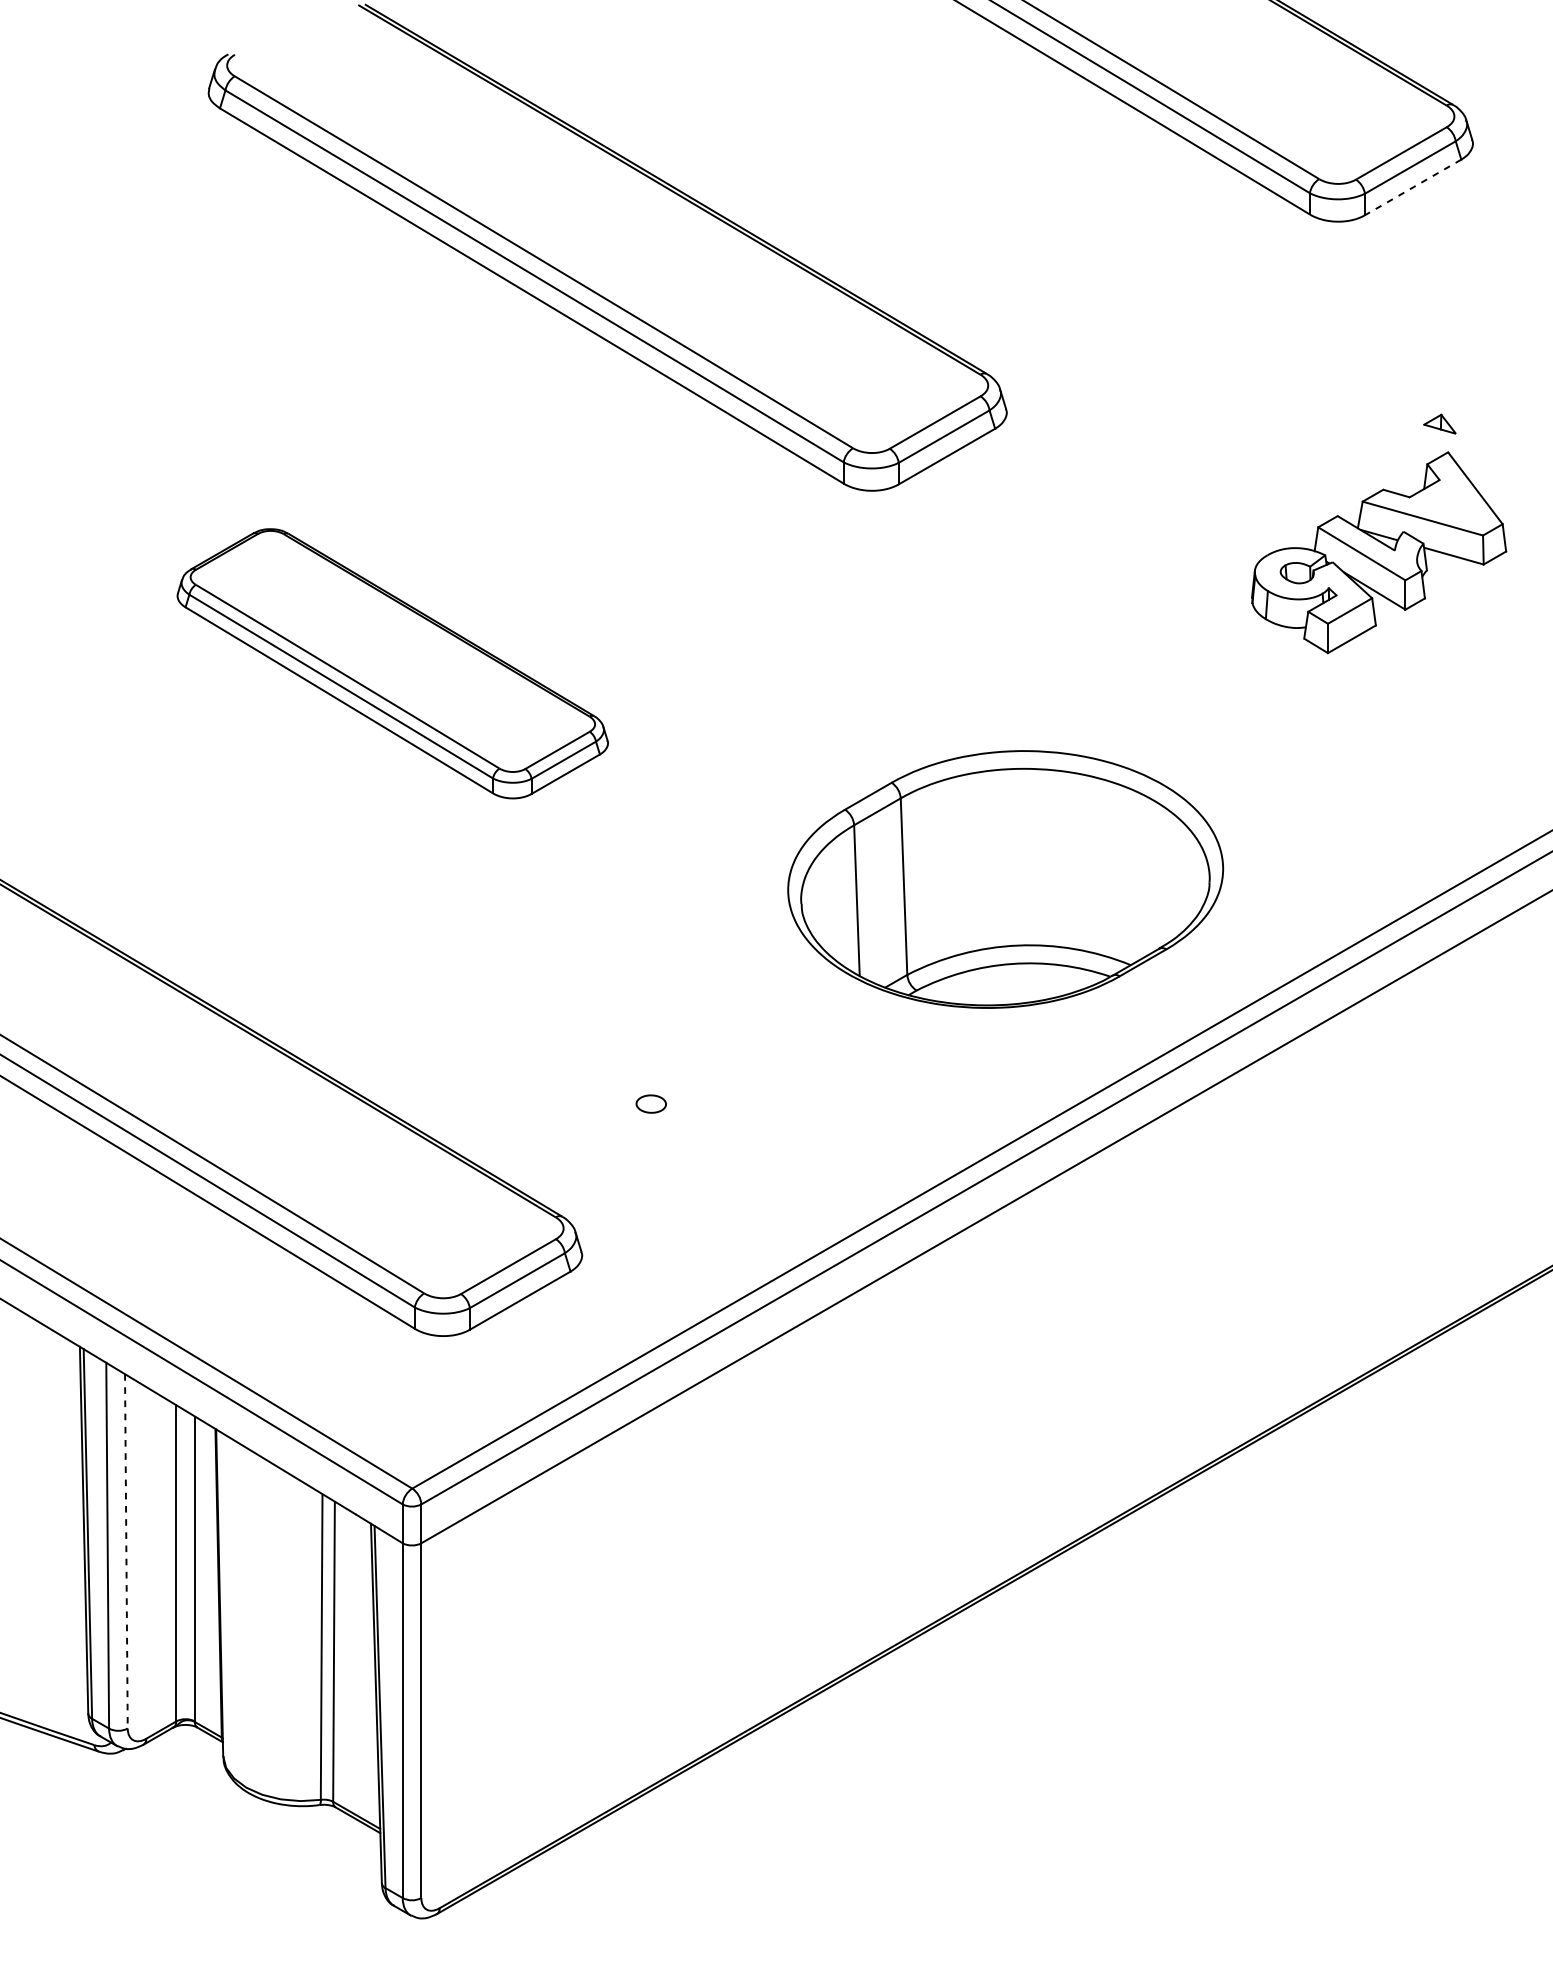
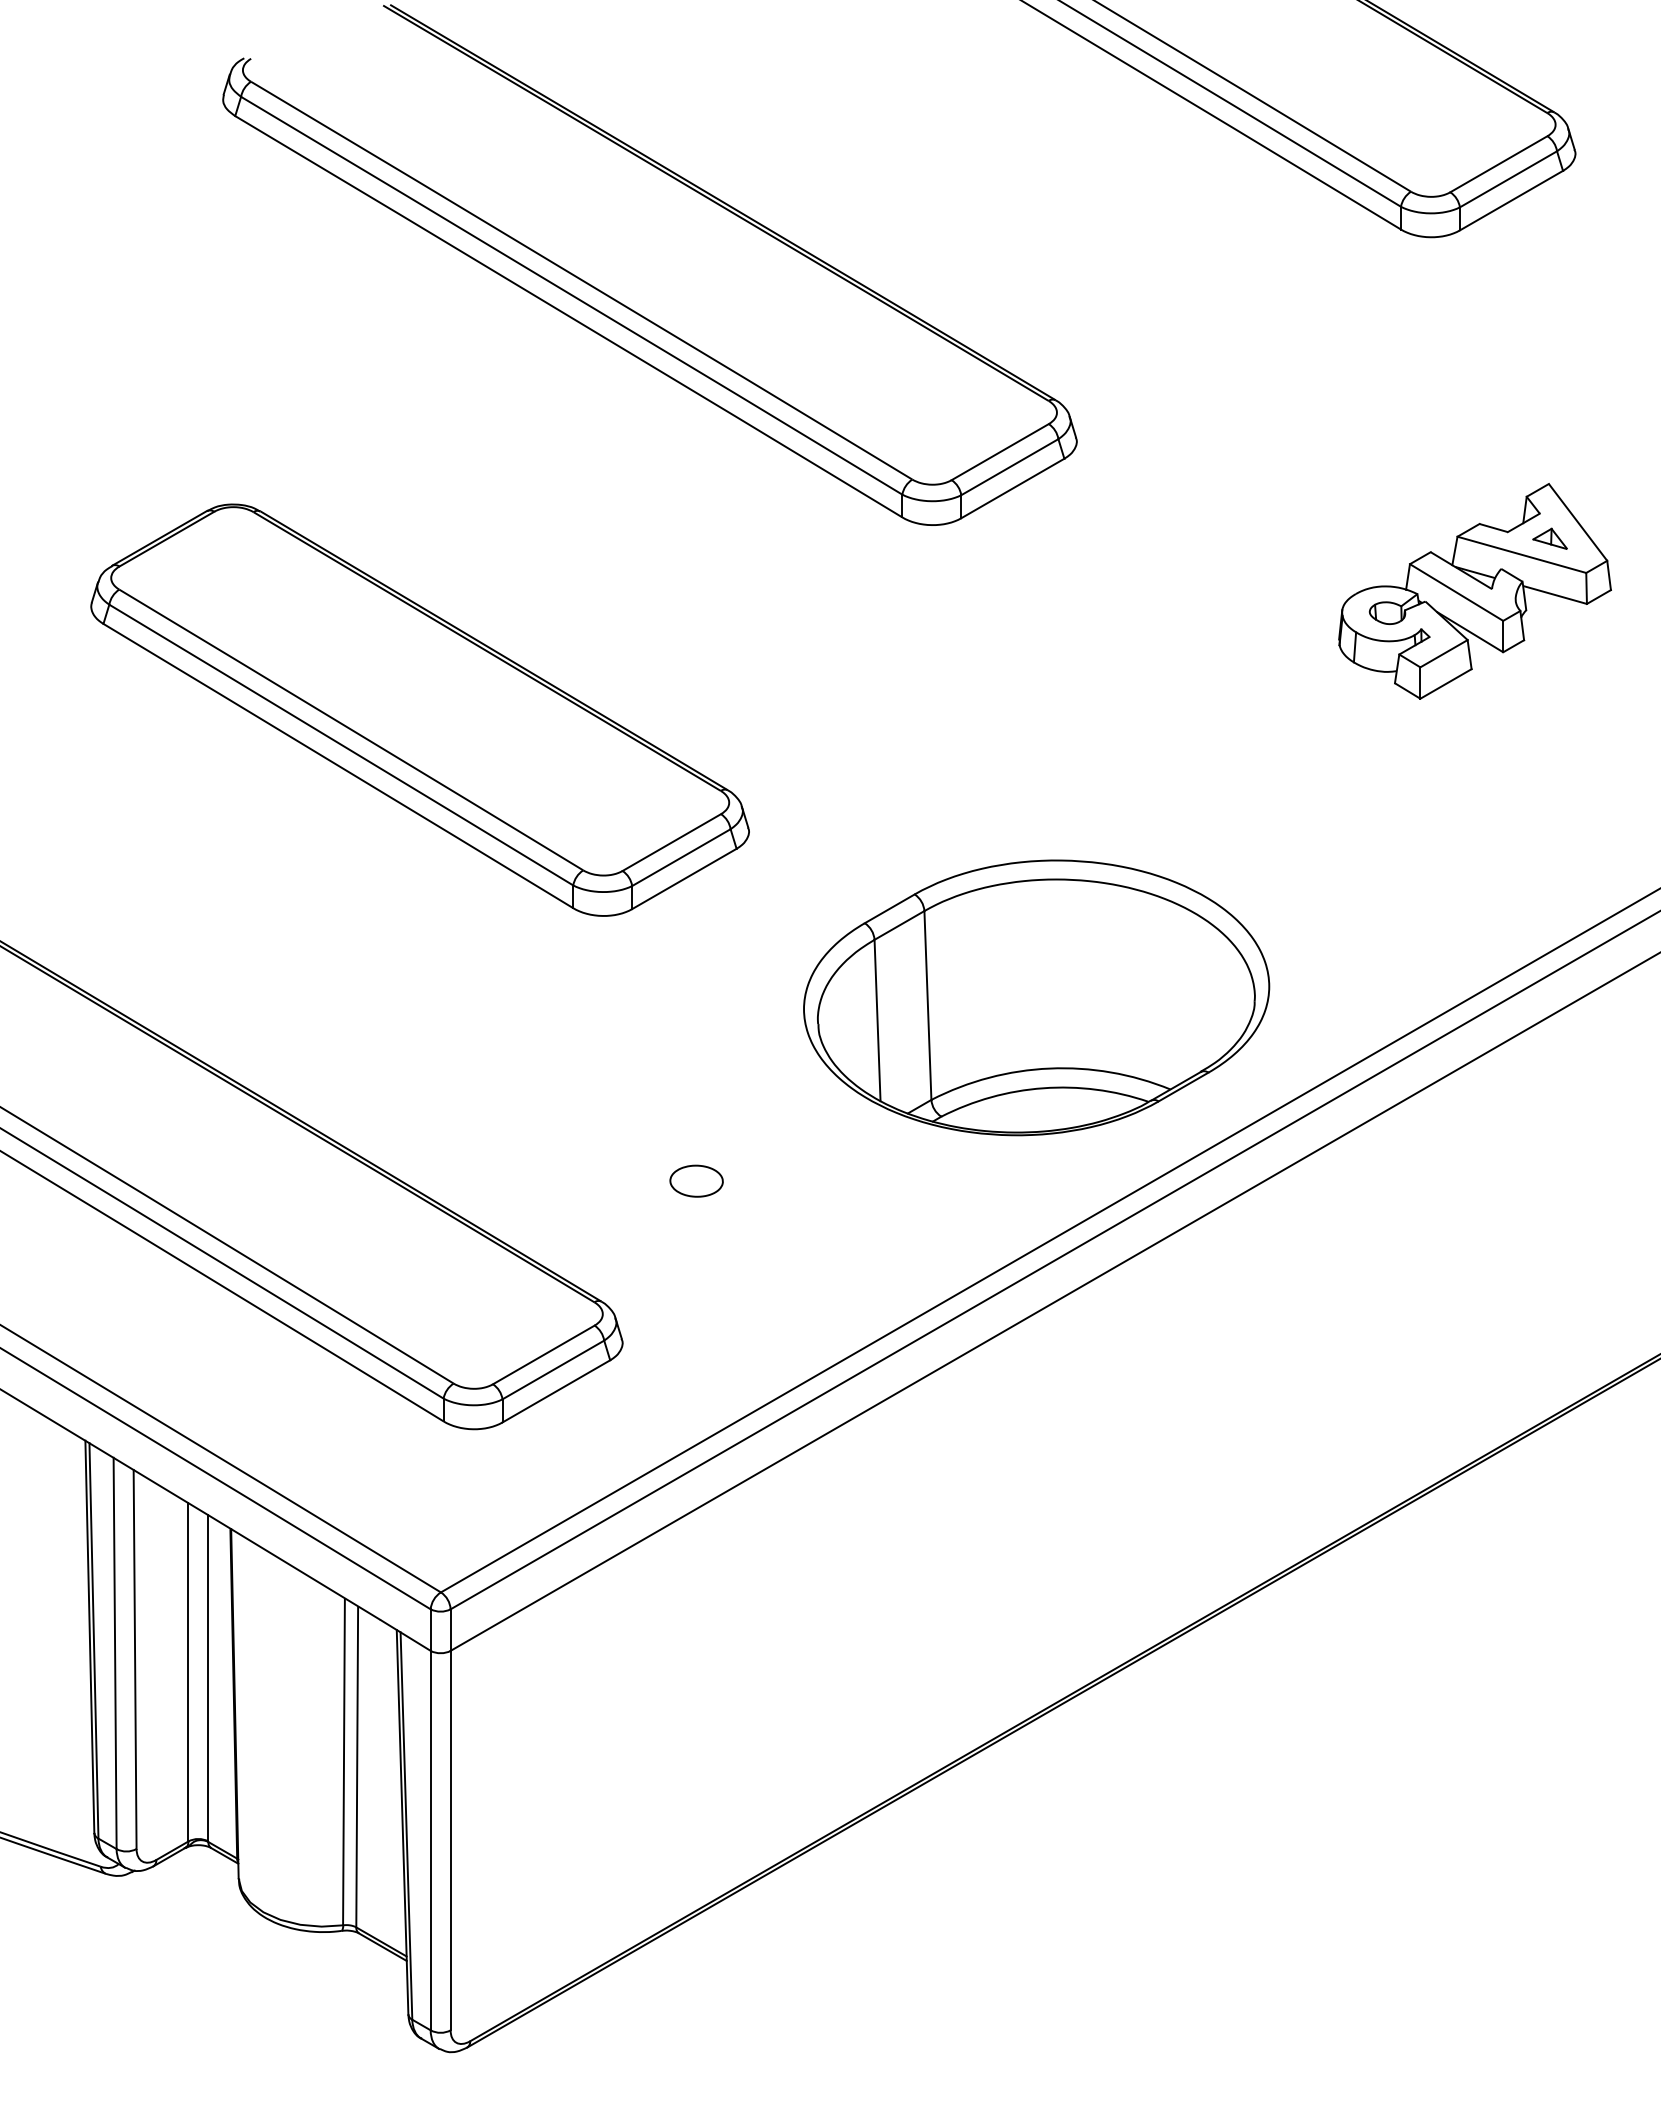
line: (1413, 187) -> (1511, 200), dashed -> solid
part: (1439, 423) -> (1549, 538), moved
part: (392, 663) -> (419, 709), size x1.43
part: (1005, 879) -> (1036, 997), moved
part: (651, 1103) -> (696, 1180), size x1.67
line: (126, 1551) -> (135, 1659), dashed -> solid

